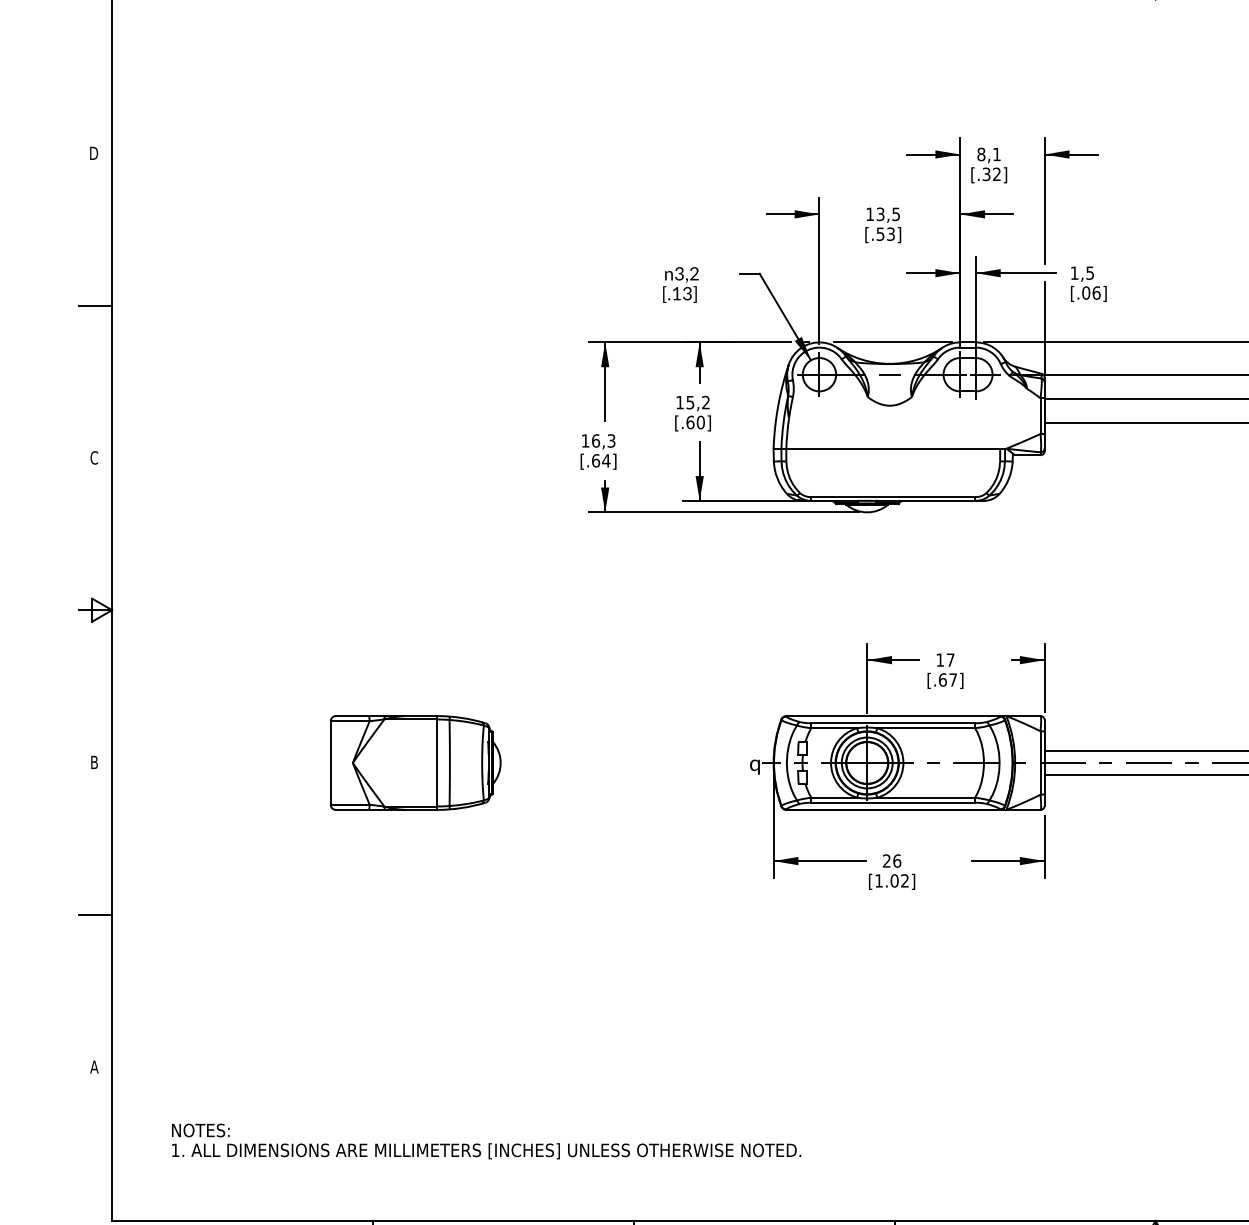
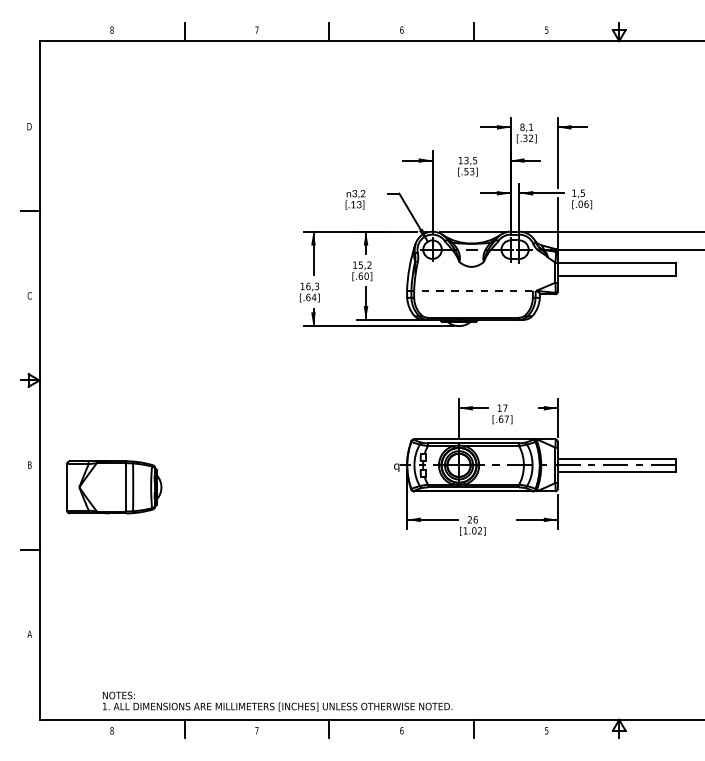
line: (889, 448) -> (471, 290), solid -> dashed
part: (416, 763) -> (114, 487), moved
text: (486, 1141) -> (277, 701), moved

